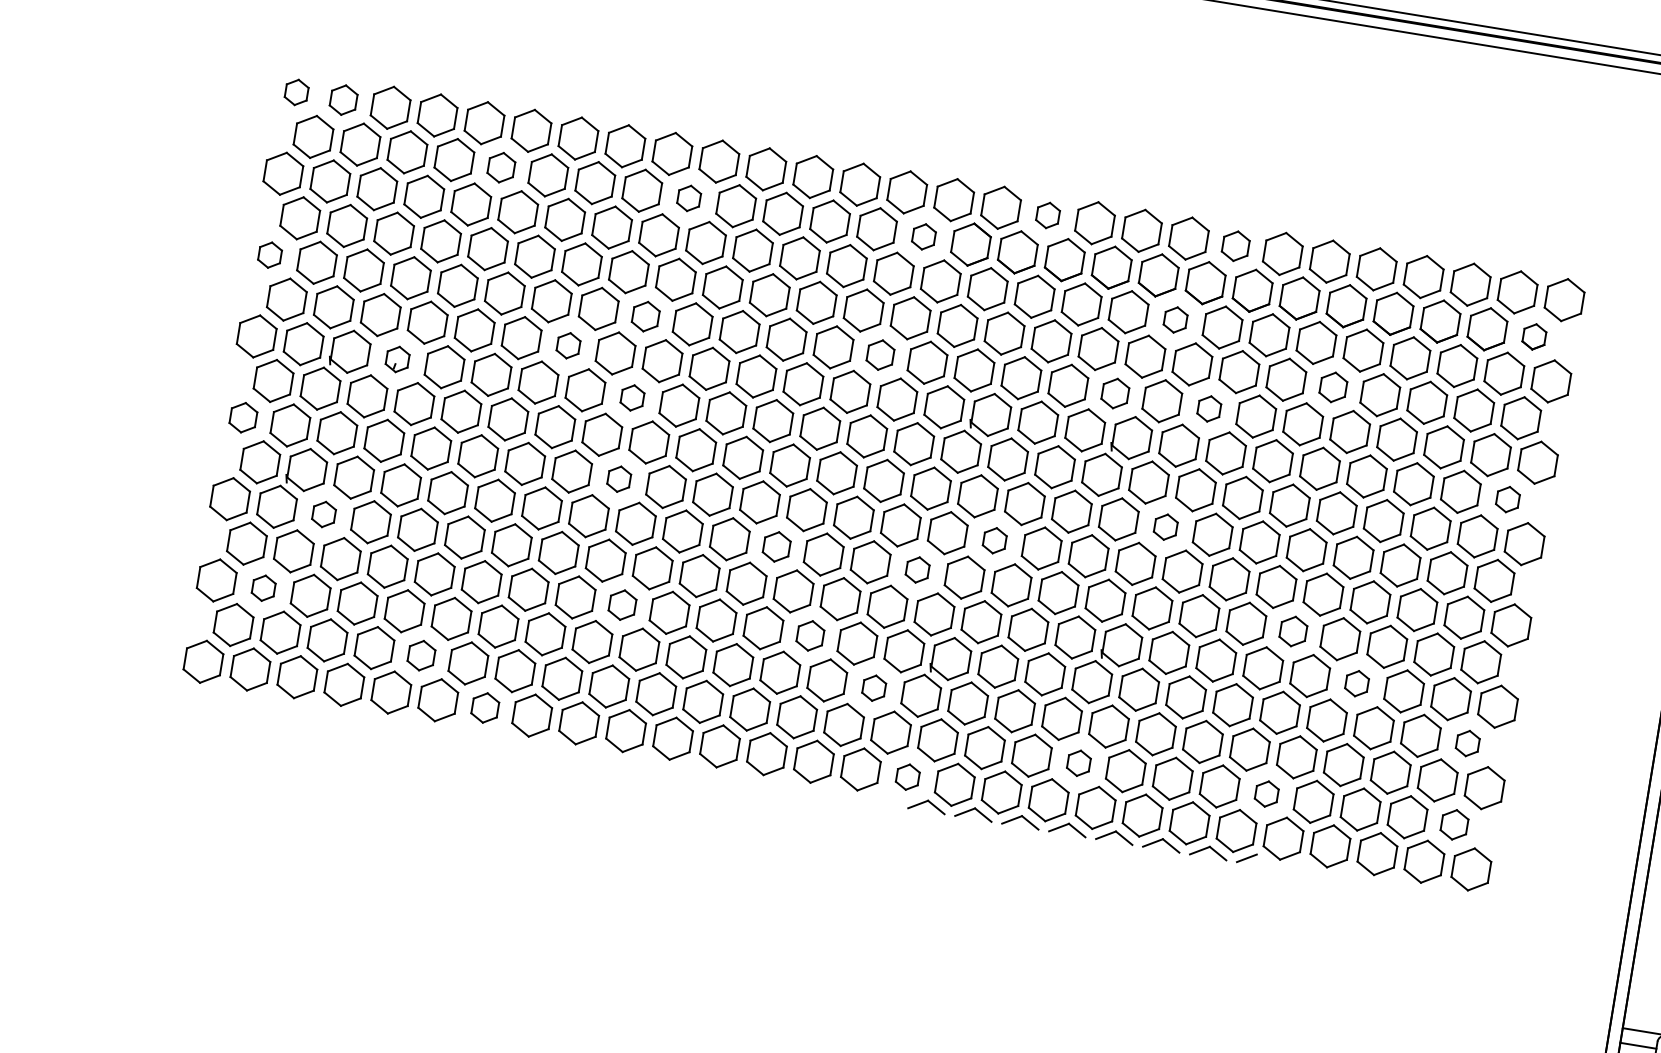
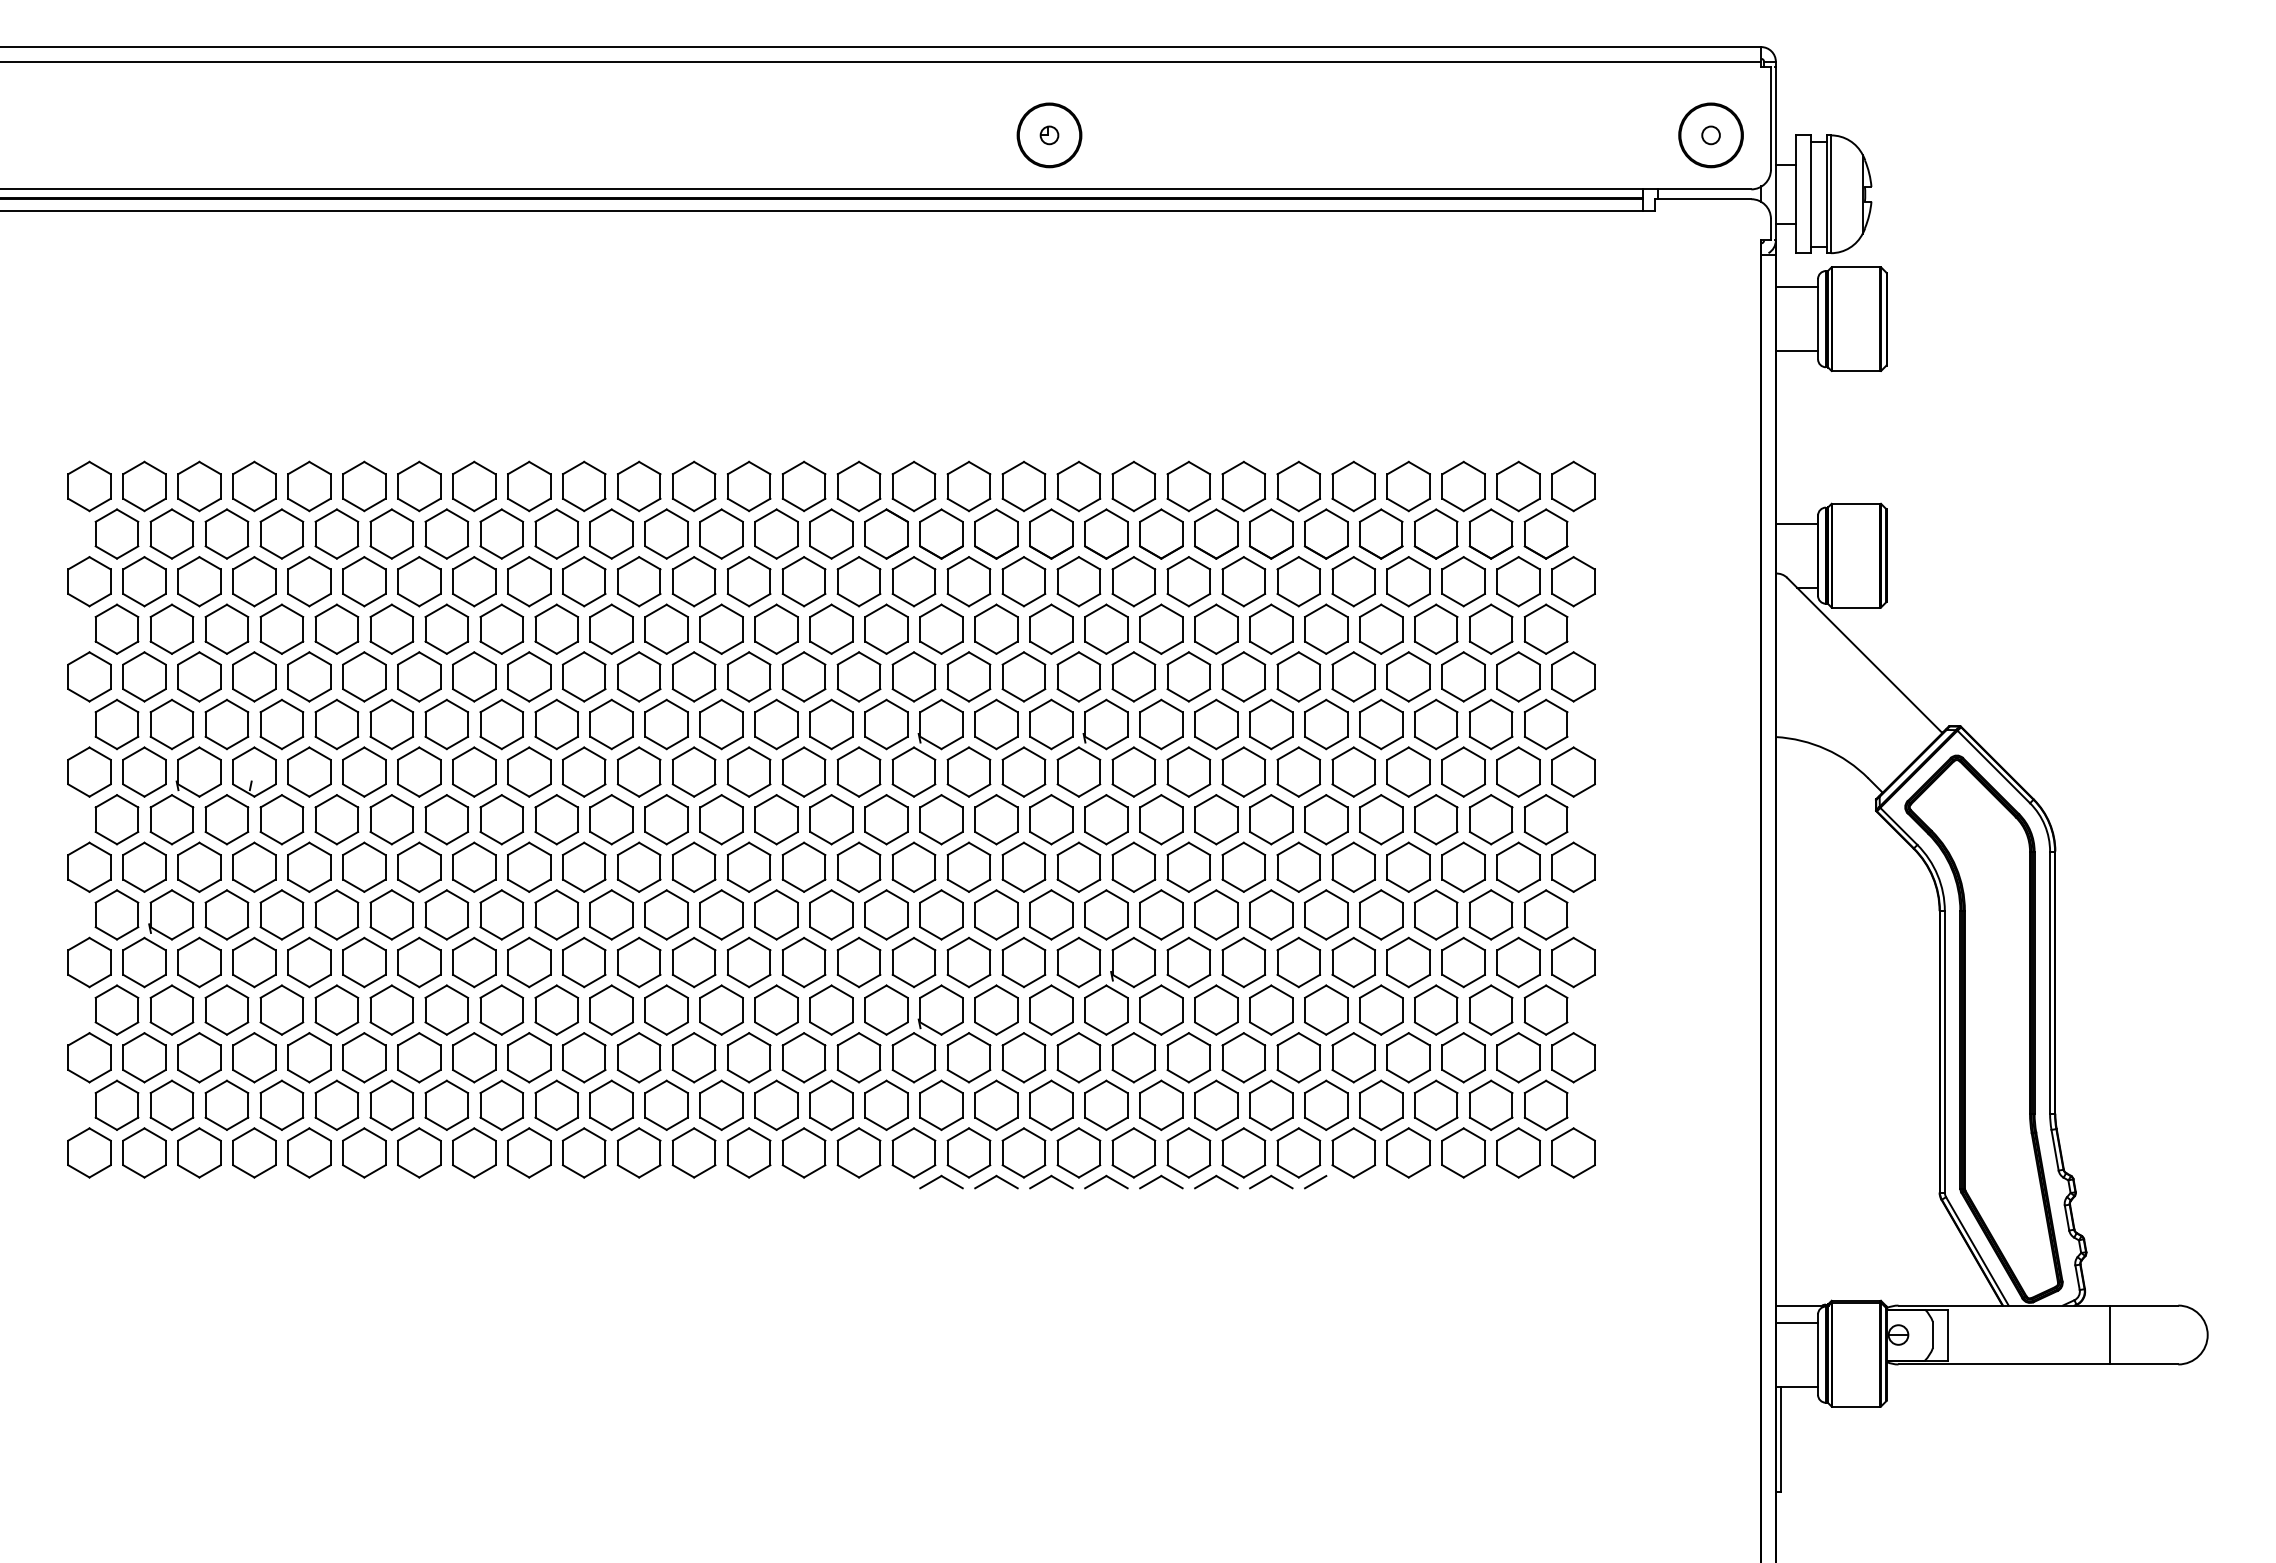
part: (296, 92) -> (89, 486), size x1.67
part: (343, 100) -> (144, 486), size x1.43
part: (501, 167) -> (336, 533), size x1.43
part: (689, 197) -> (556, 533), size x1.67
part: (1047, 215) -> (968, 486), size x1.67
part: (924, 236) -> (831, 533), size x1.67
part: (1235, 246) -> (1188, 486), size x1.43
part: (270, 254) -> (89, 676), size x1.67
part: (646, 316) -> (529, 676), size x1.43
part: (1175, 319) -> (1133, 581), size x1.67
part: (1534, 336) -> (1545, 533), size x1.67
part: (568, 345) -> (446, 724), size x1.67
part: (880, 354) -> (803, 676), size x1.43
part: (397, 359) -> (254, 771), size x1.67
part: (1333, 386) -> (1326, 628), size x1.43
part: (1115, 393) -> (1078, 676), size x1.43
part: (632, 397) -> (529, 771), size x1.67
part: (1209, 408) -> (1188, 676), size x1.67
part: (243, 417) -> (89, 866), size x1.43
part: (619, 478) -> (529, 866), size x1.67
part: (1508, 499) -> (1546, 724), size x1.67
part: (324, 514) -> (199, 962), size x1.67
part: (1165, 526) -> (1161, 819), size x1.67
part: (994, 540) -> (968, 866), size x1.67
part: (776, 546) -> (721, 914), size x1.43
part: (917, 569) -> (886, 914), size x1.67
part: (263, 587) -> (144, 1057), size x1.67
part: (622, 604) -> (556, 1009), size x1.43
part: (1293, 631) -> (1326, 914), size x1.43
part: (810, 635) -> (776, 1009), size x1.43
part: (421, 655) -> (336, 1104), size x1.43
part: (1356, 683) -> (1408, 962), size x1.67
part: (873, 687) -> (858, 1057), size x1.67
part: (485, 707) -> (419, 1152), size x1.43
part: (1467, 742) -> (1545, 1009), size x1.67
part: (1079, 762) -> (1106, 1104), size x1.67
part: (907, 776) -> (913, 1152), size x1.67
part: (1267, 793) -> (1326, 1104), size x1.67
part: (1454, 824) -> (1545, 1104), size x1.43

